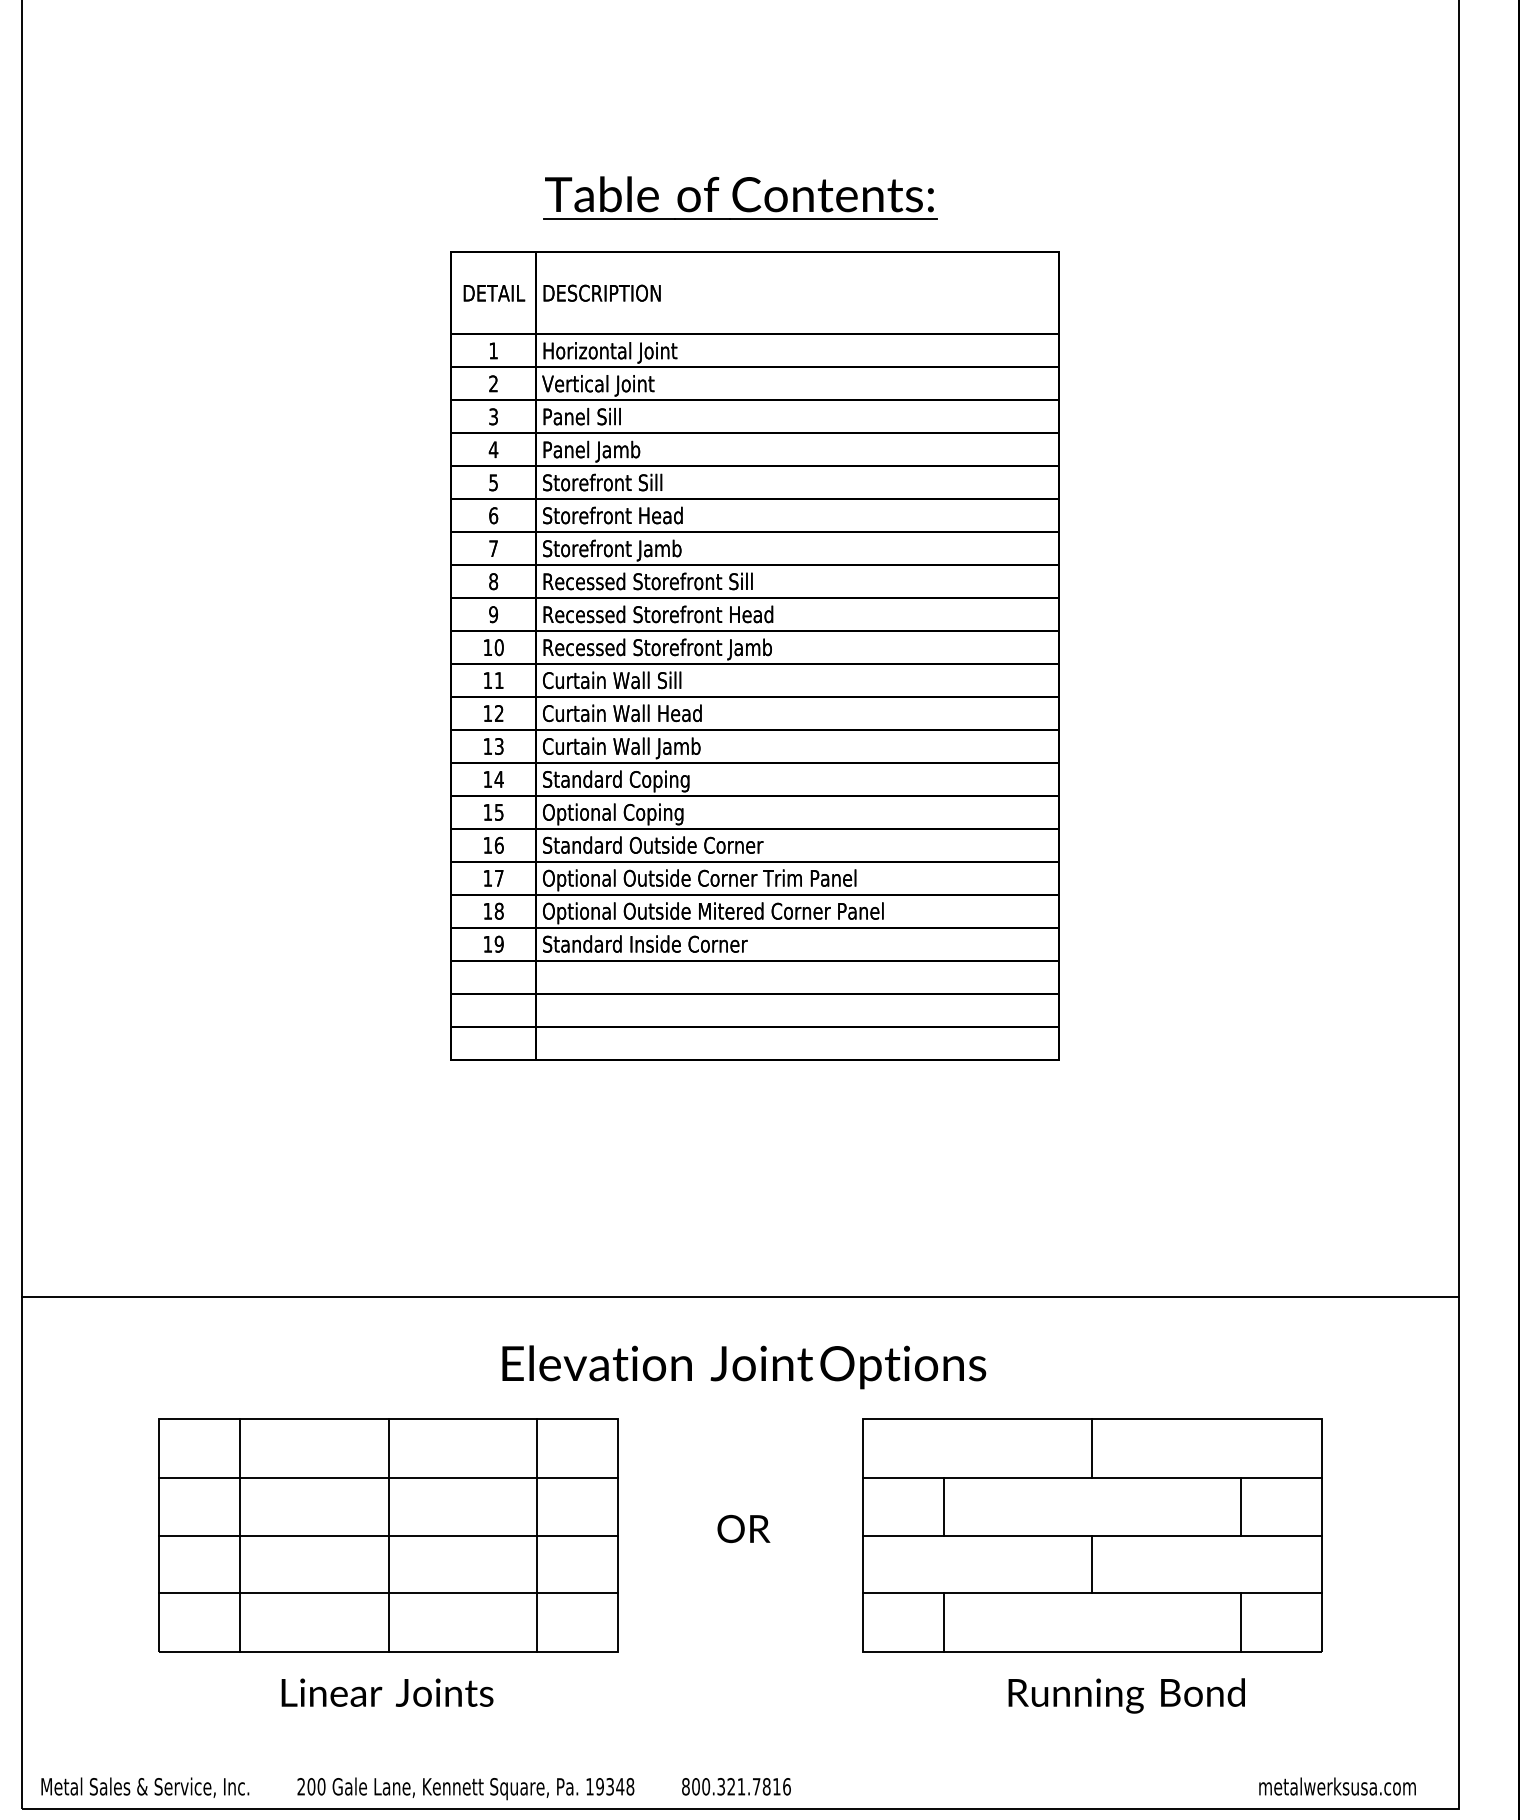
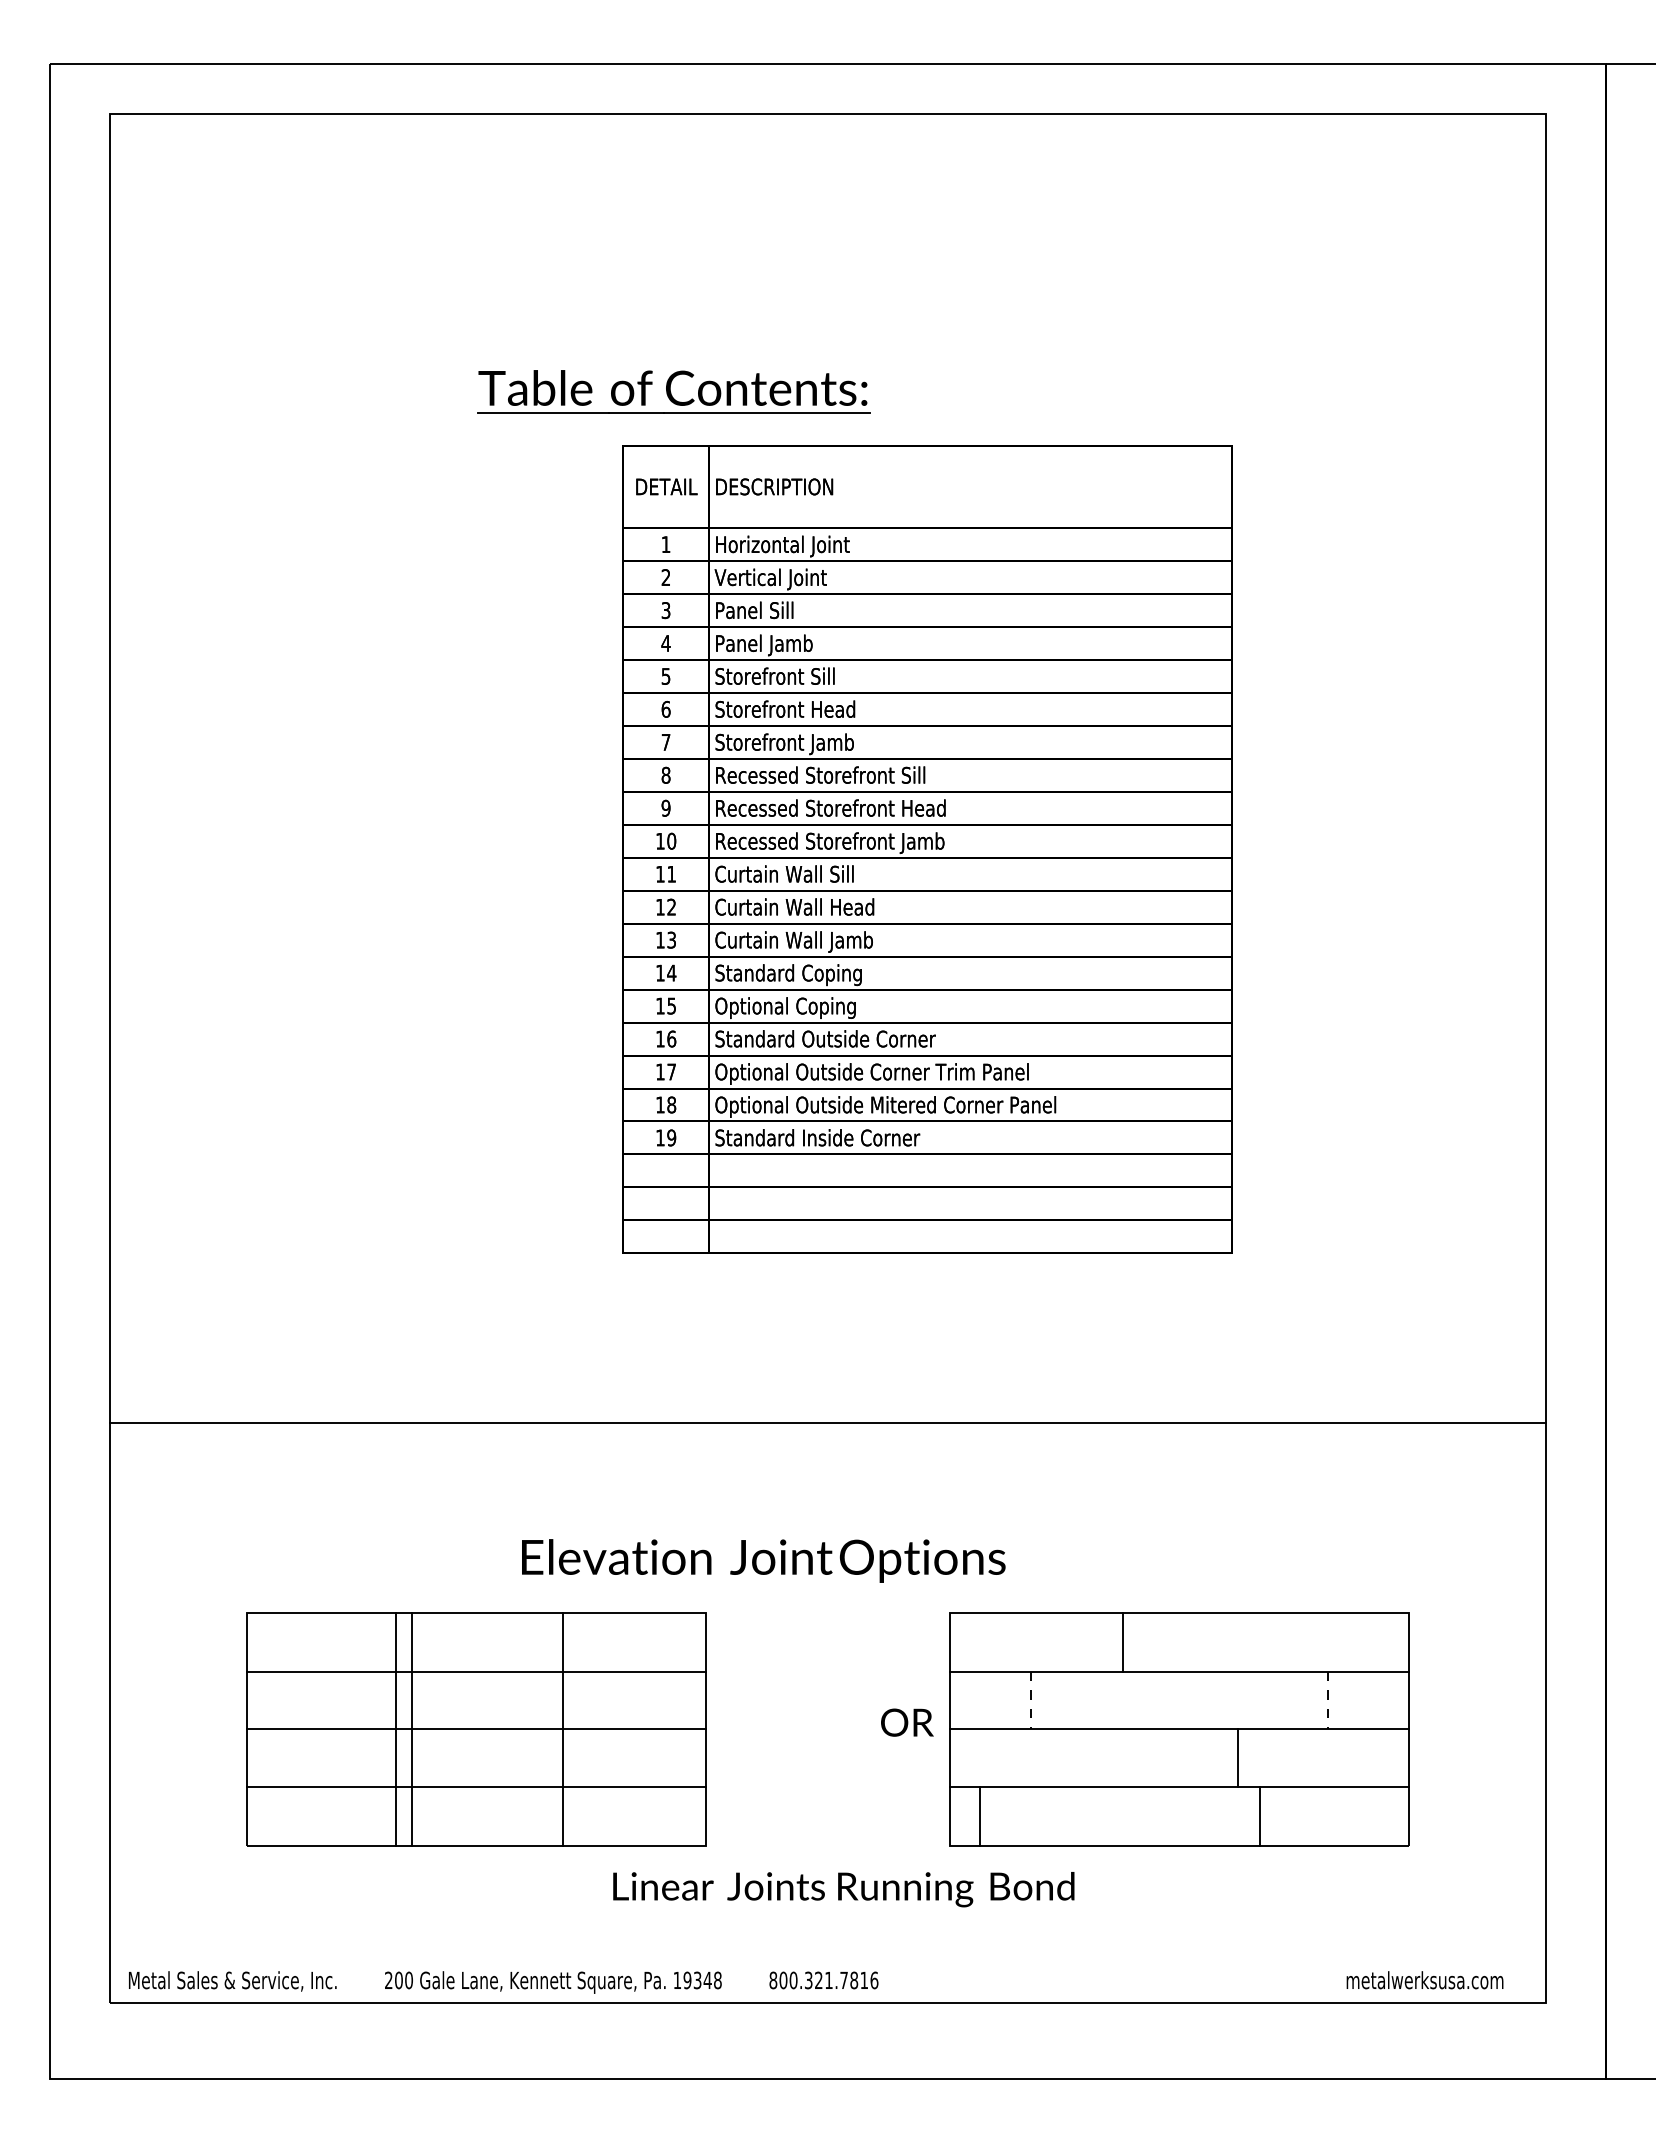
part: (740, 197) -> (673, 391), moved
part: (755, 655) -> (927, 849), moved
line: (740, 1296) -> (827, 1422), moved
text: (744, 1366) -> (763, 1560), moved
line: (1092, 1448) -> (1122, 1642), moved
line: (944, 1506) -> (1031, 1700), solid -> dashed
line: (1241, 1506) -> (1328, 1700), solid -> dashed
text: (744, 1528) -> (907, 1722), moved
line: (240, 1535) -> (395, 1729), moved
line: (389, 1535) -> (412, 1729), moved
line: (537, 1535) -> (562, 1729), moved
line: (1092, 1563) -> (1237, 1757), moved
line: (944, 1621) -> (980, 1815), moved
line: (1241, 1621) -> (1260, 1815), moved
text: (387, 1692) -> (718, 1886), moved
text: (1127, 1695) -> (956, 1889), moved

